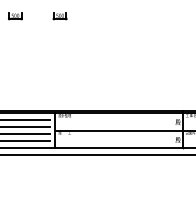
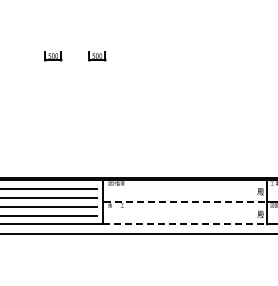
part: (60, 16) -> (97, 56), moved
line: (119, 130) -> (186, 202), solid -> dashed
line: (119, 147) -> (185, 224), solid -> dashed

